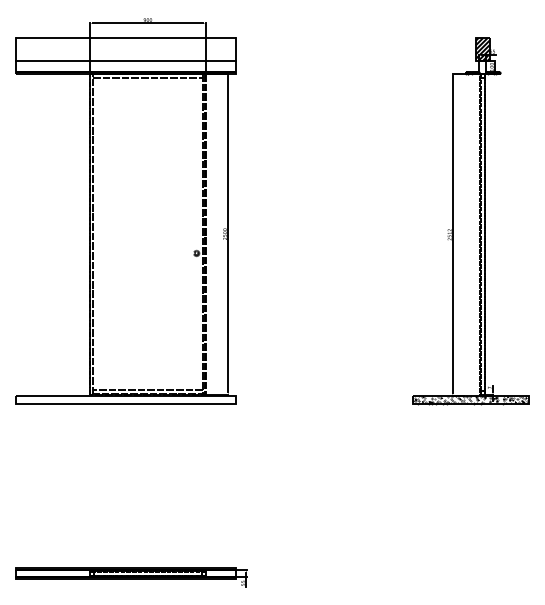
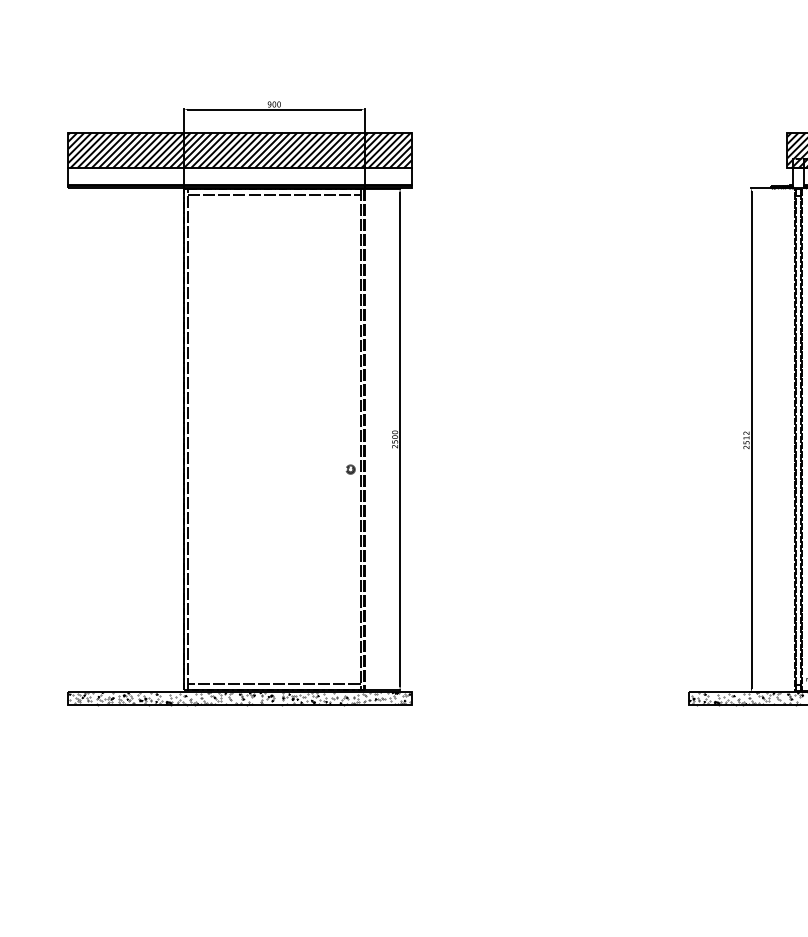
hatch: (125, 49) -> (239, 150), added
hatch: (126, 399) -> (240, 698), added

